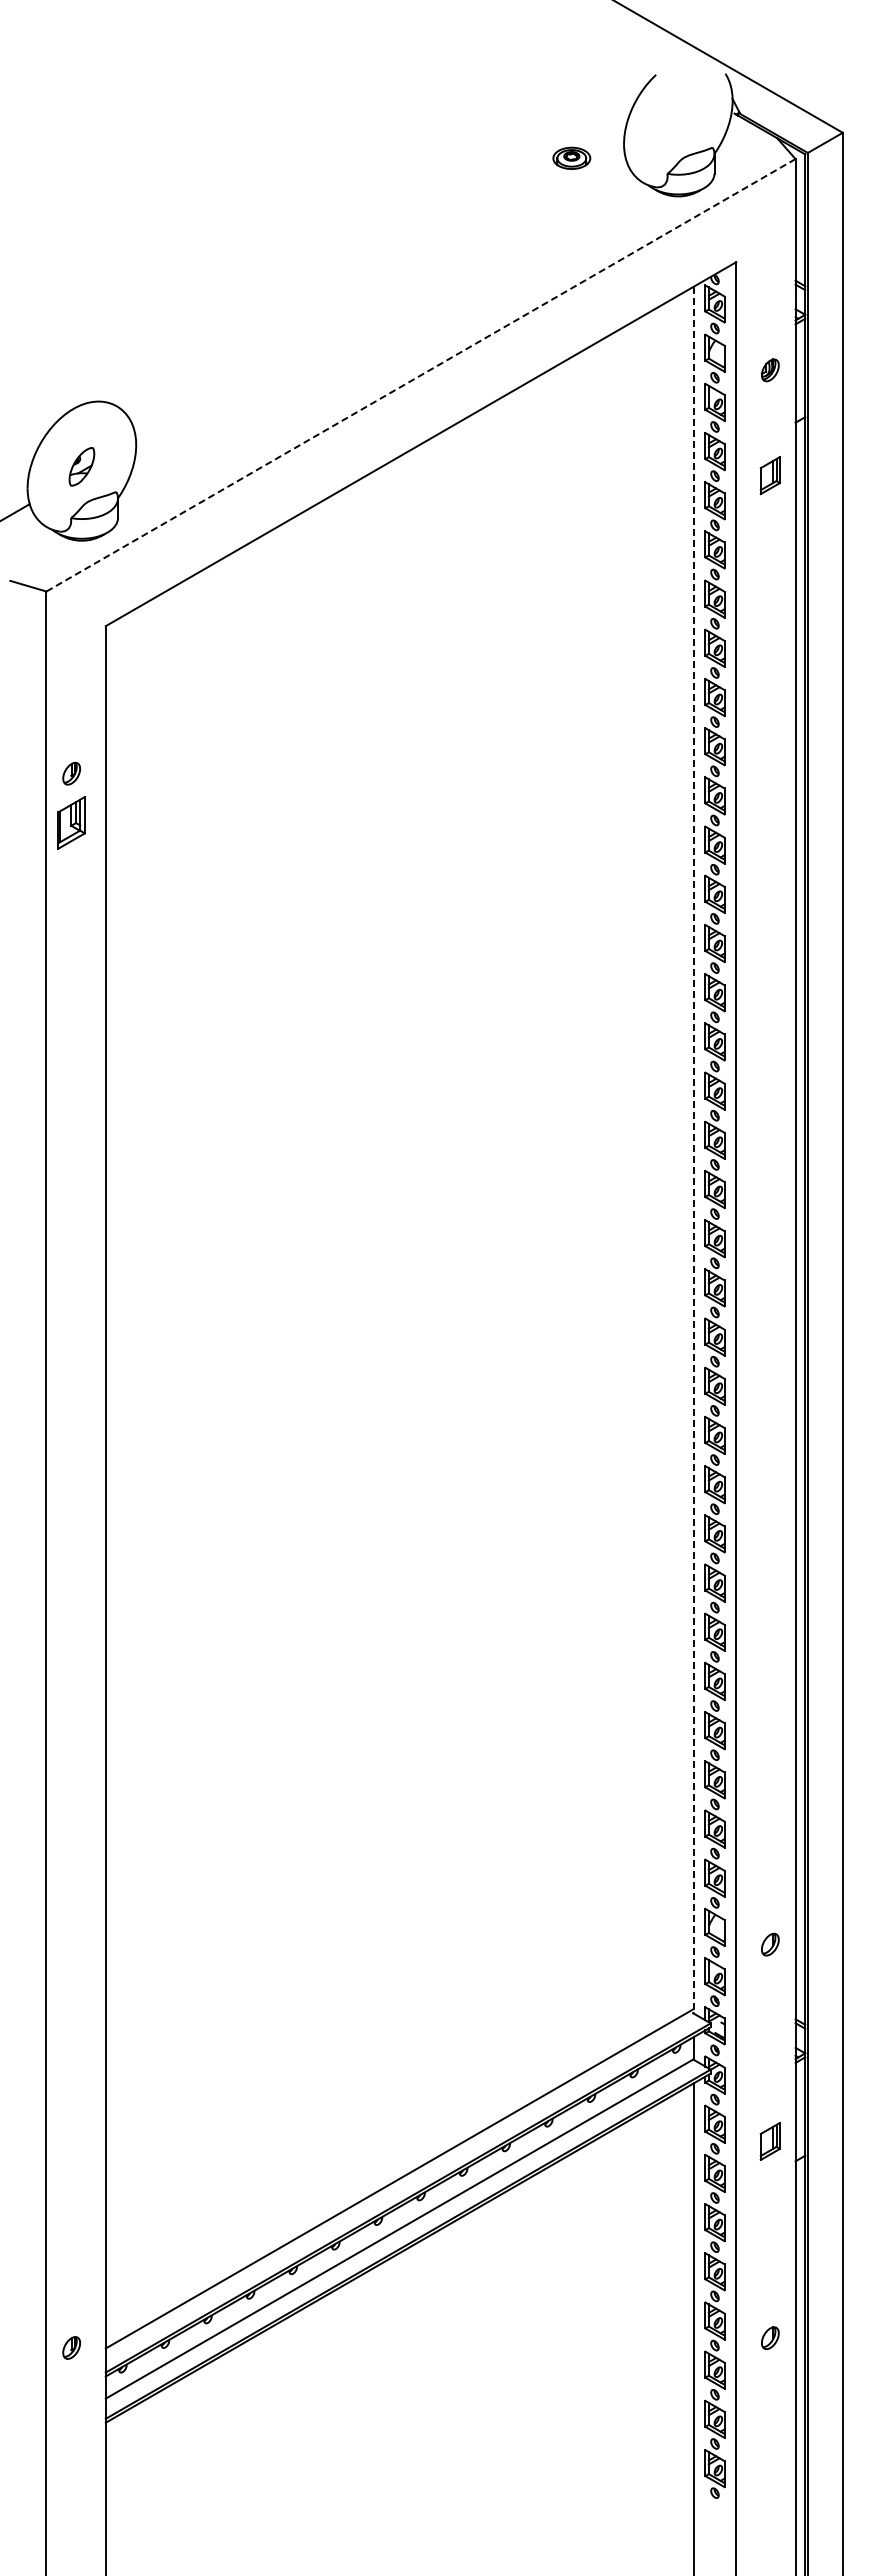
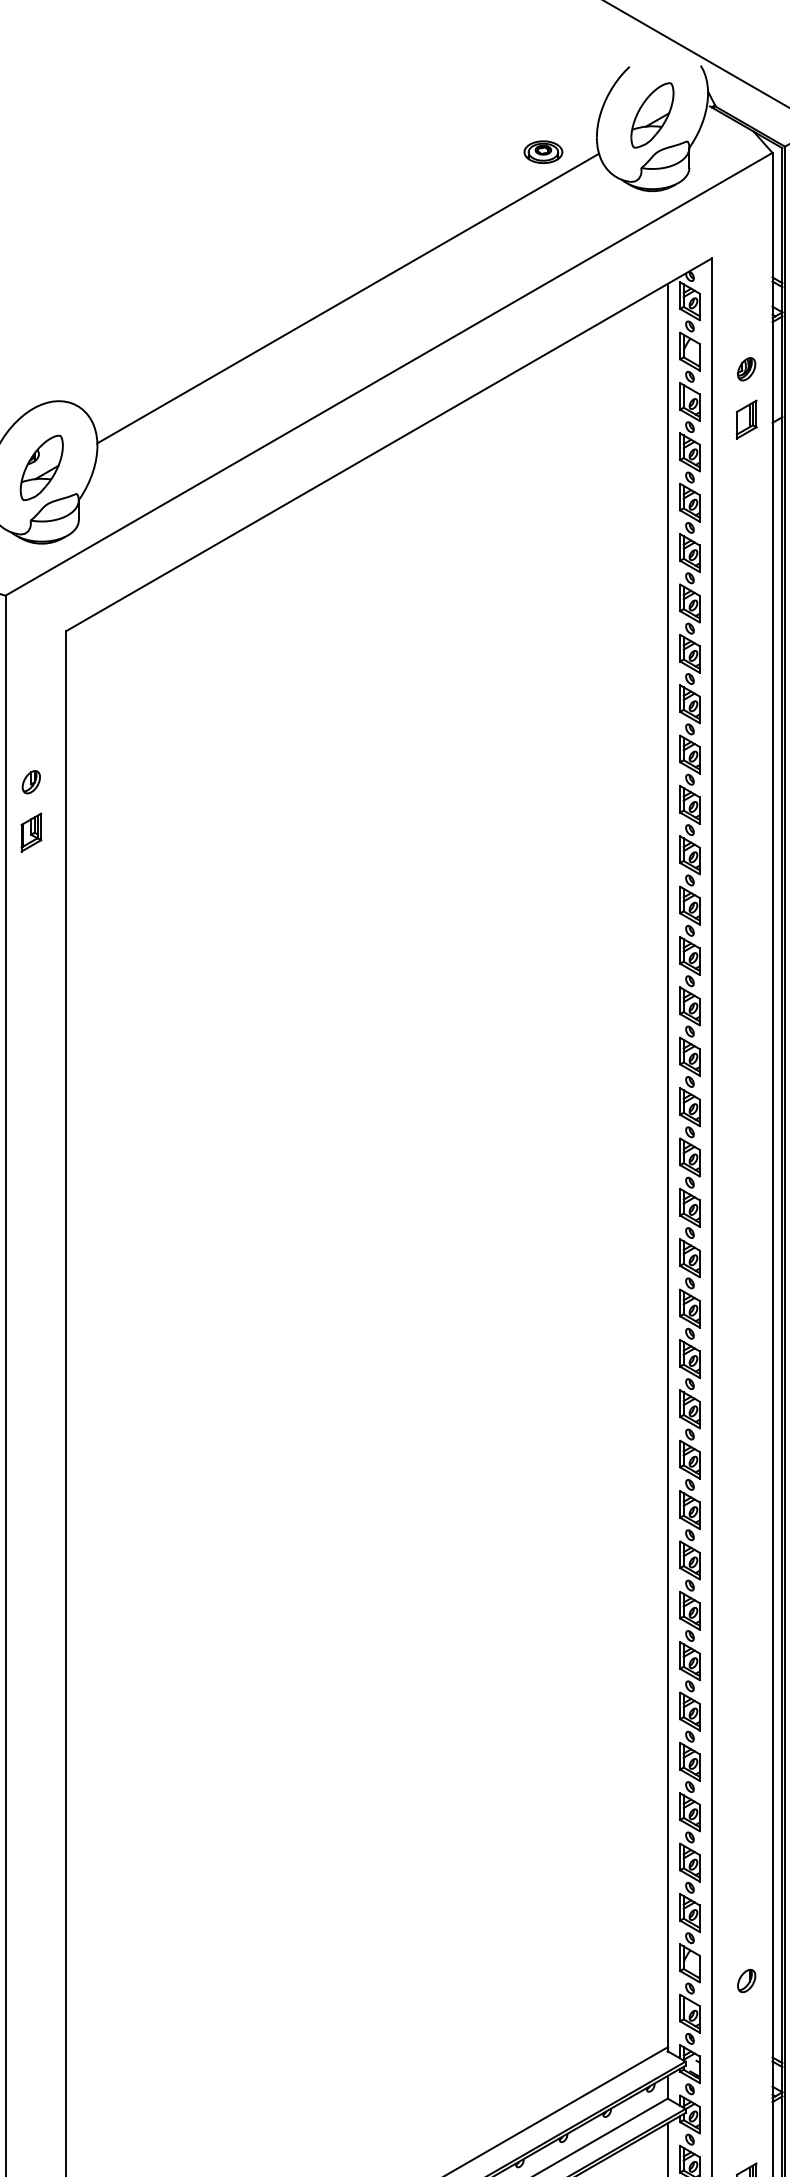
part: (677, 122) -> (651, 115), added
line: (381, 300) -> (348, 297), added
line: (421, 375) -> (389, 374), dashed -> solid
part: (81, 466) -> (41, 467), size x1.67
part: (769, 475) -> (745, 419), moved
part: (71, 822) -> (31, 832), size x0.71
line: (693, 1150) -> (667, 1167), dashed -> solid

